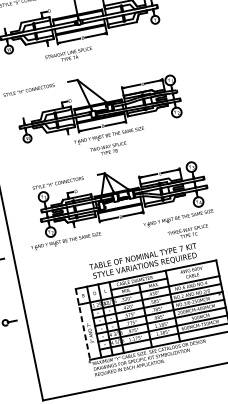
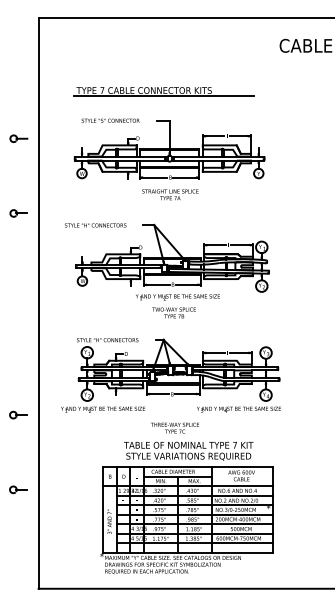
text: (69, 55) -> (170, 194), moved
text: (188, 231) -> (175, 427), moved
line: (82, 324) -> (102, 509), dashed -> solid

